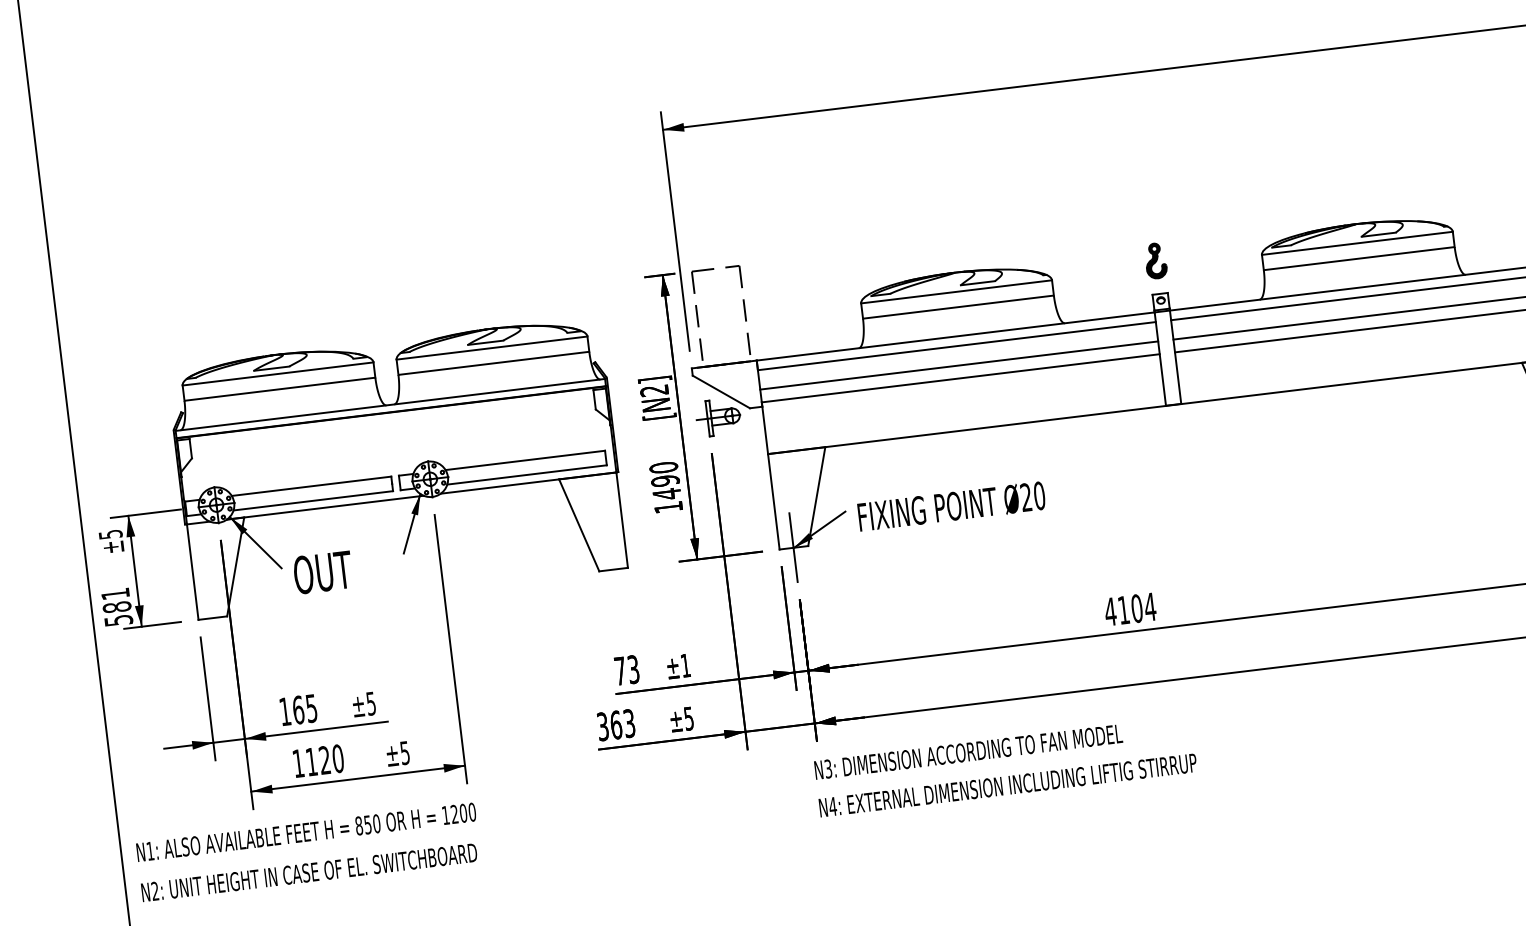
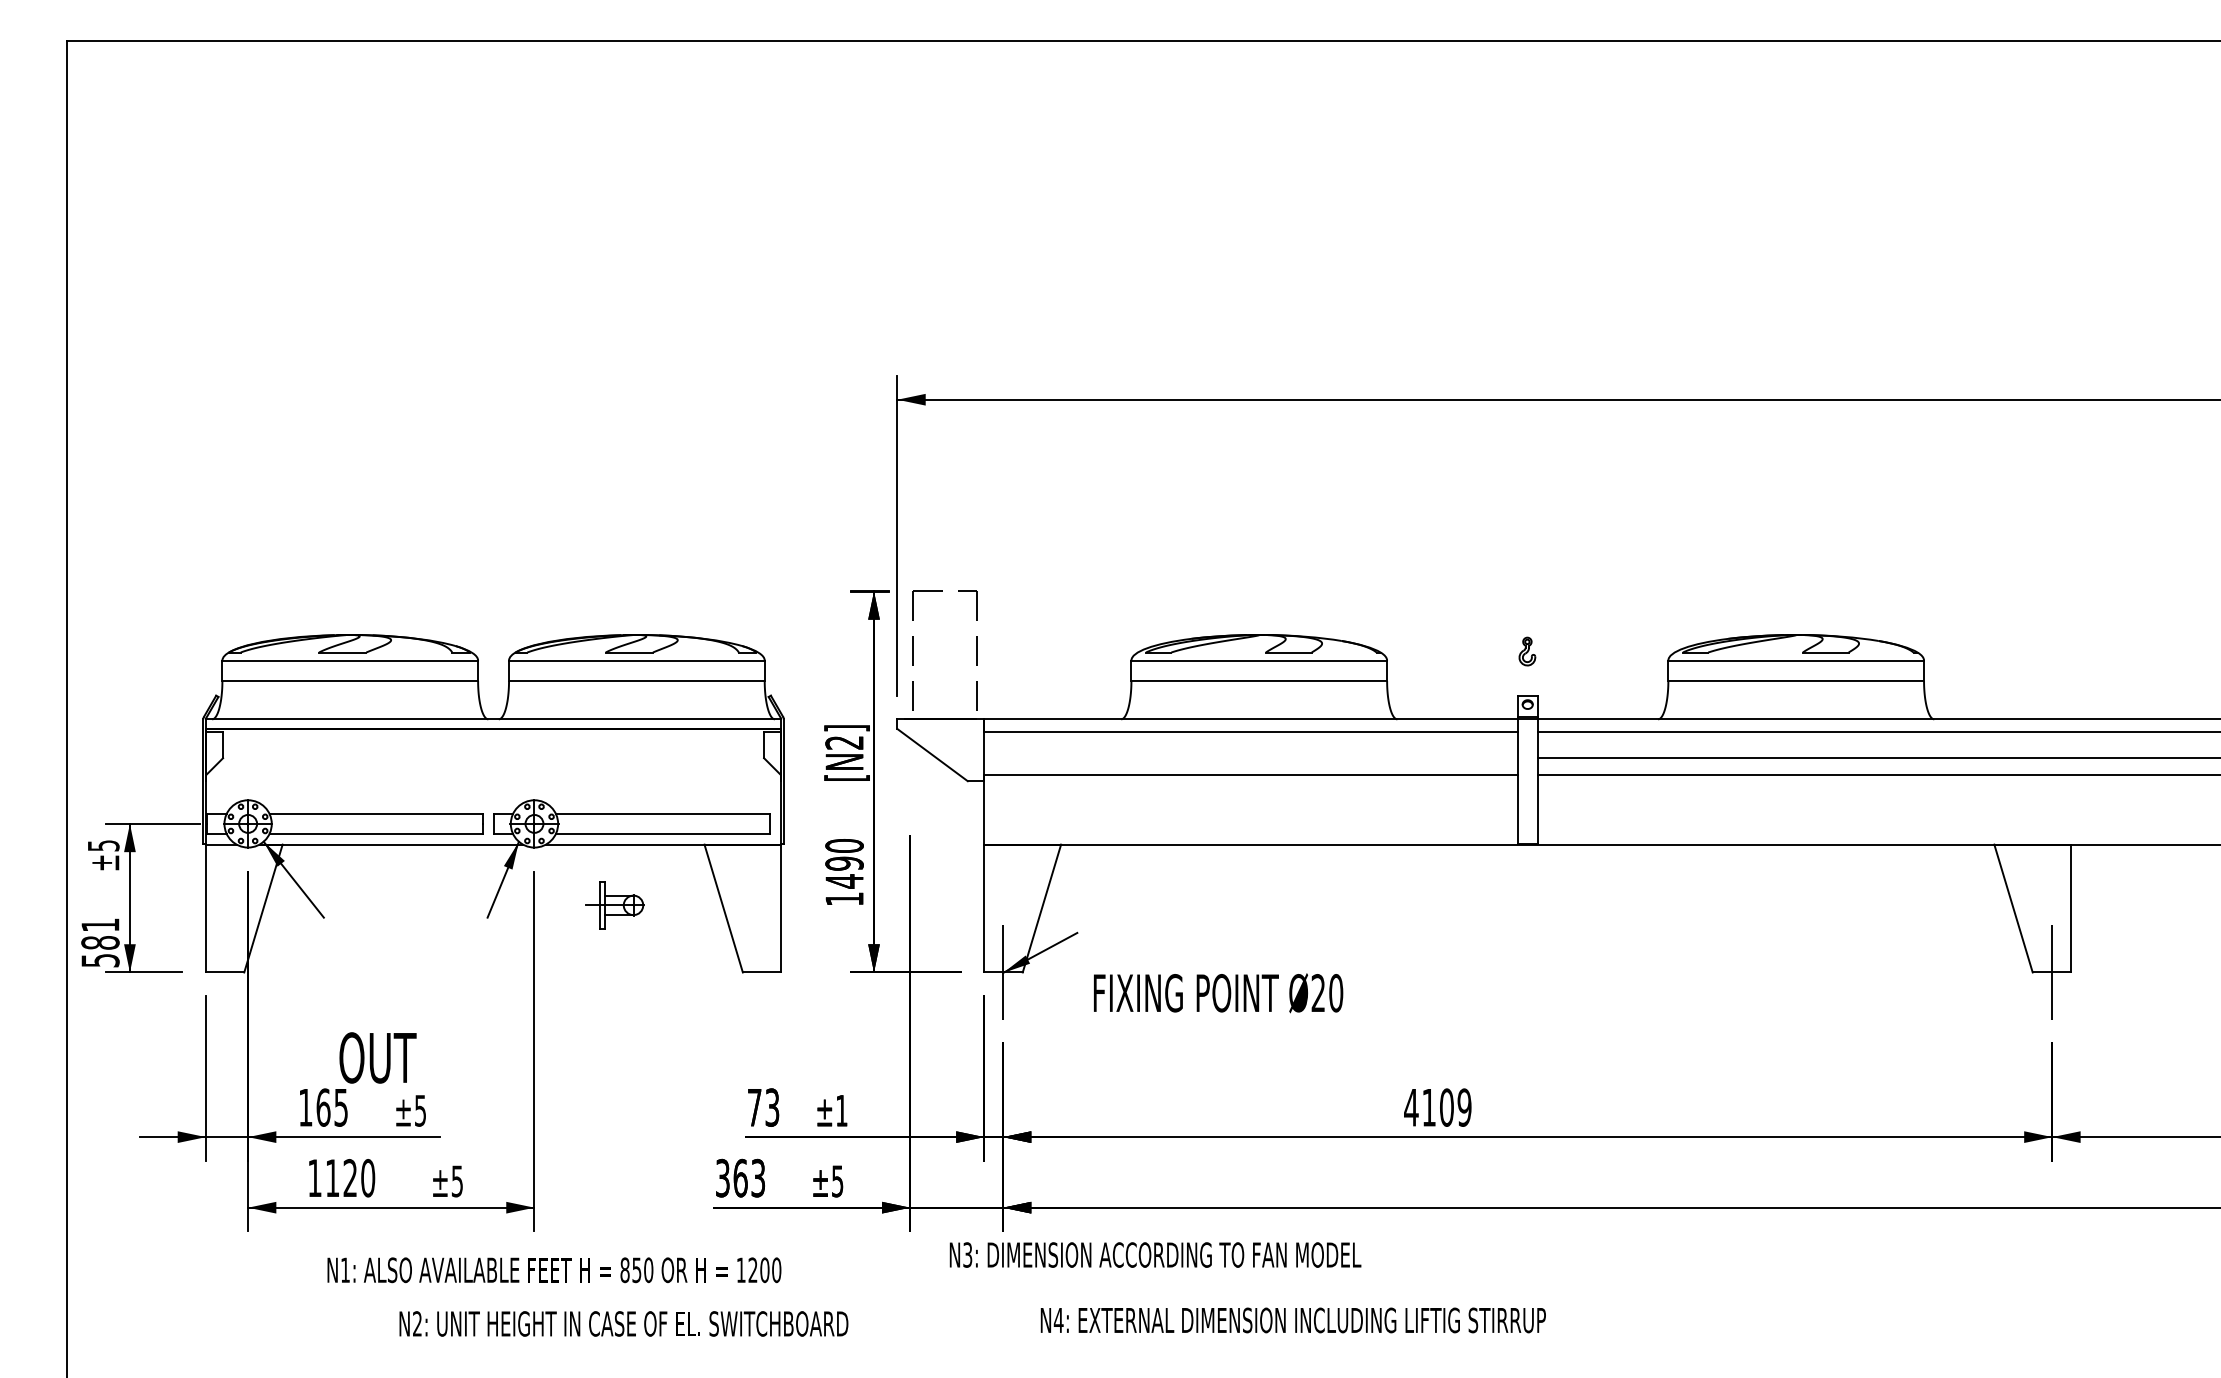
part: (1156, 260) -> (1527, 651), size x0.6
line: (958, 365) -> (1250, 758), removed
part: (718, 417) -> (614, 905), moved
text: (951, 506) -> (1218, 993), moved
text: (322, 572) -> (377, 1057), moved
text: (1150, 606) -> (1464, 1107), 4104 -> 4109
text: (968, 751) -> (1155, 1254), moved
text: (1007, 785) -> (1292, 1320), moved
text: (306, 832) -> (554, 1270), moved
text: (309, 872) -> (623, 1323), moved

